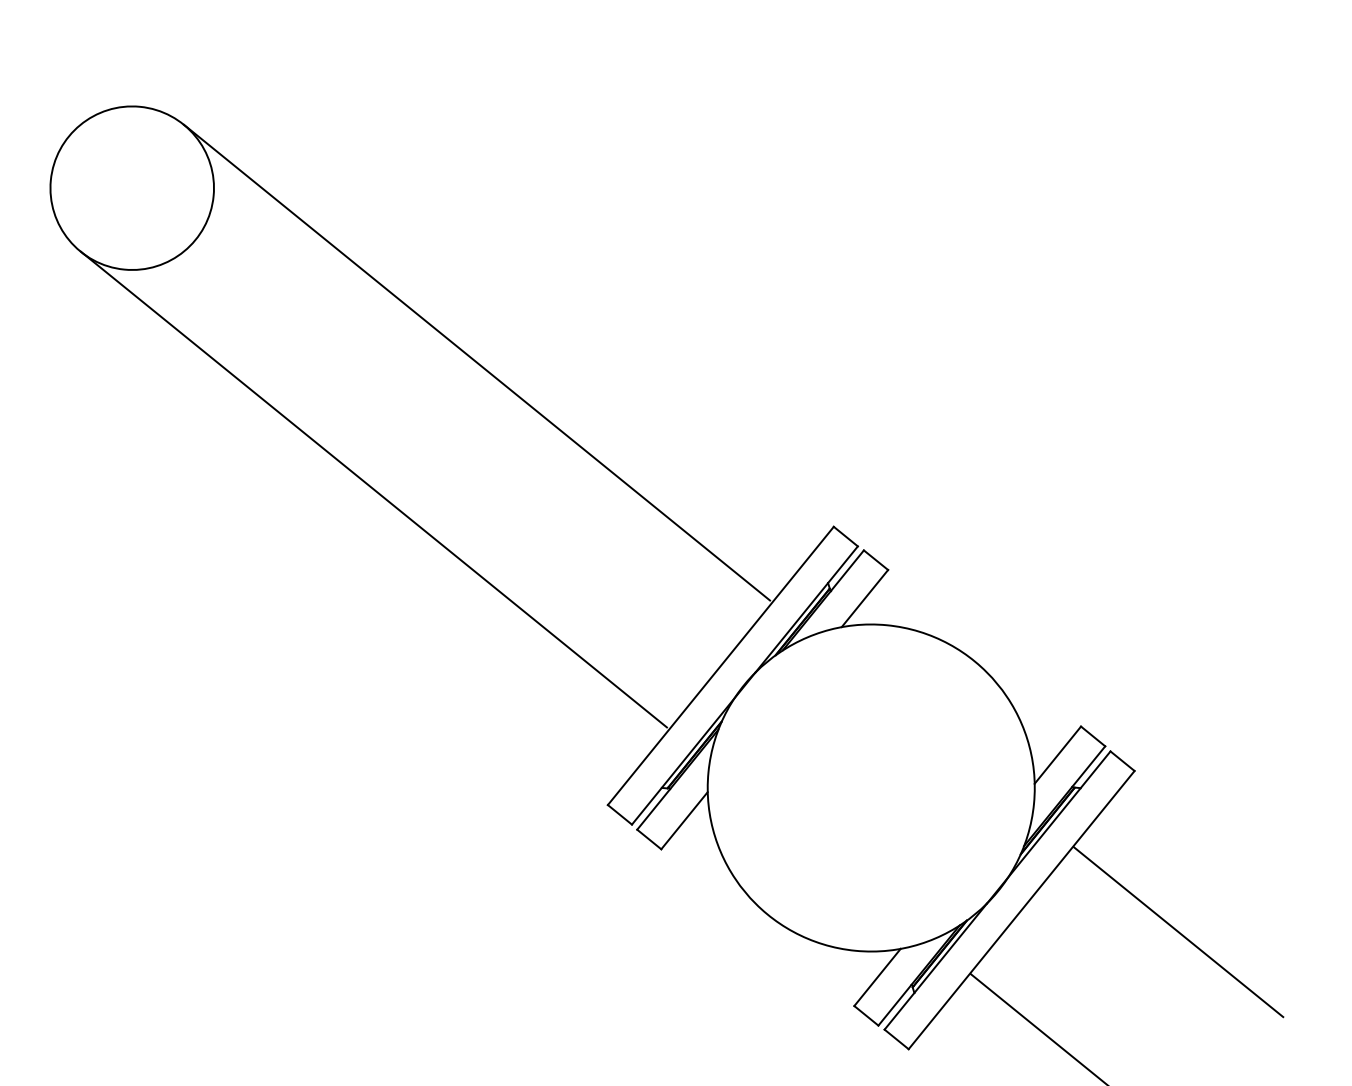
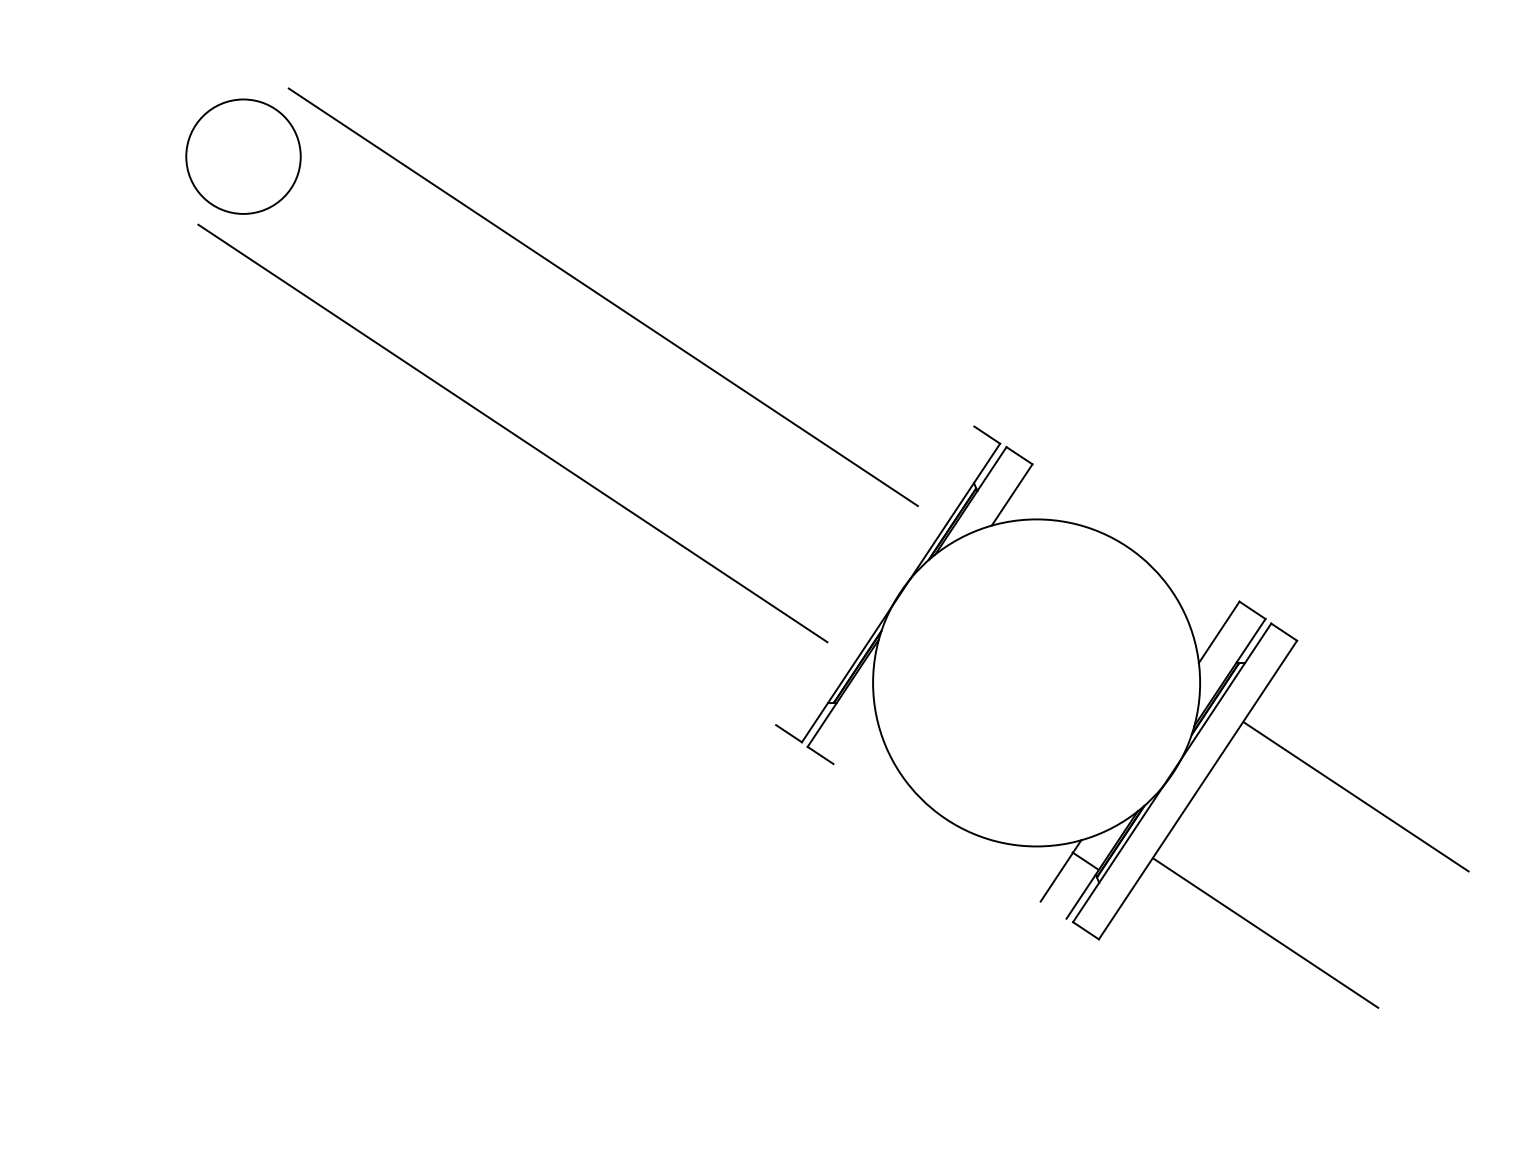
circle: (132, 187) -> (243, 156), size x0.7
line: (721, 665) -> (875, 575), removed
line: (684, 820) -> (853, 733), removed
line: (866, 1015) -> (1085, 860), moved

